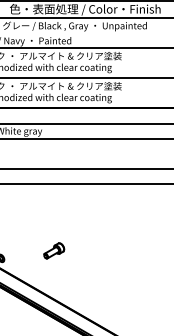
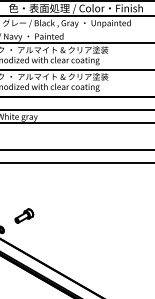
part: (54, 250) -> (24, 215), moved

